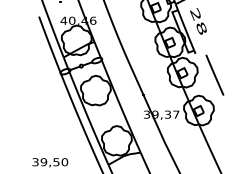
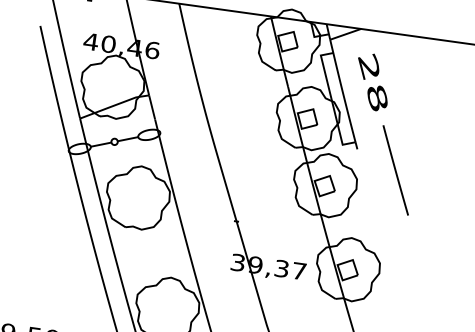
line: (214, 74) -> (395, 168), moved

